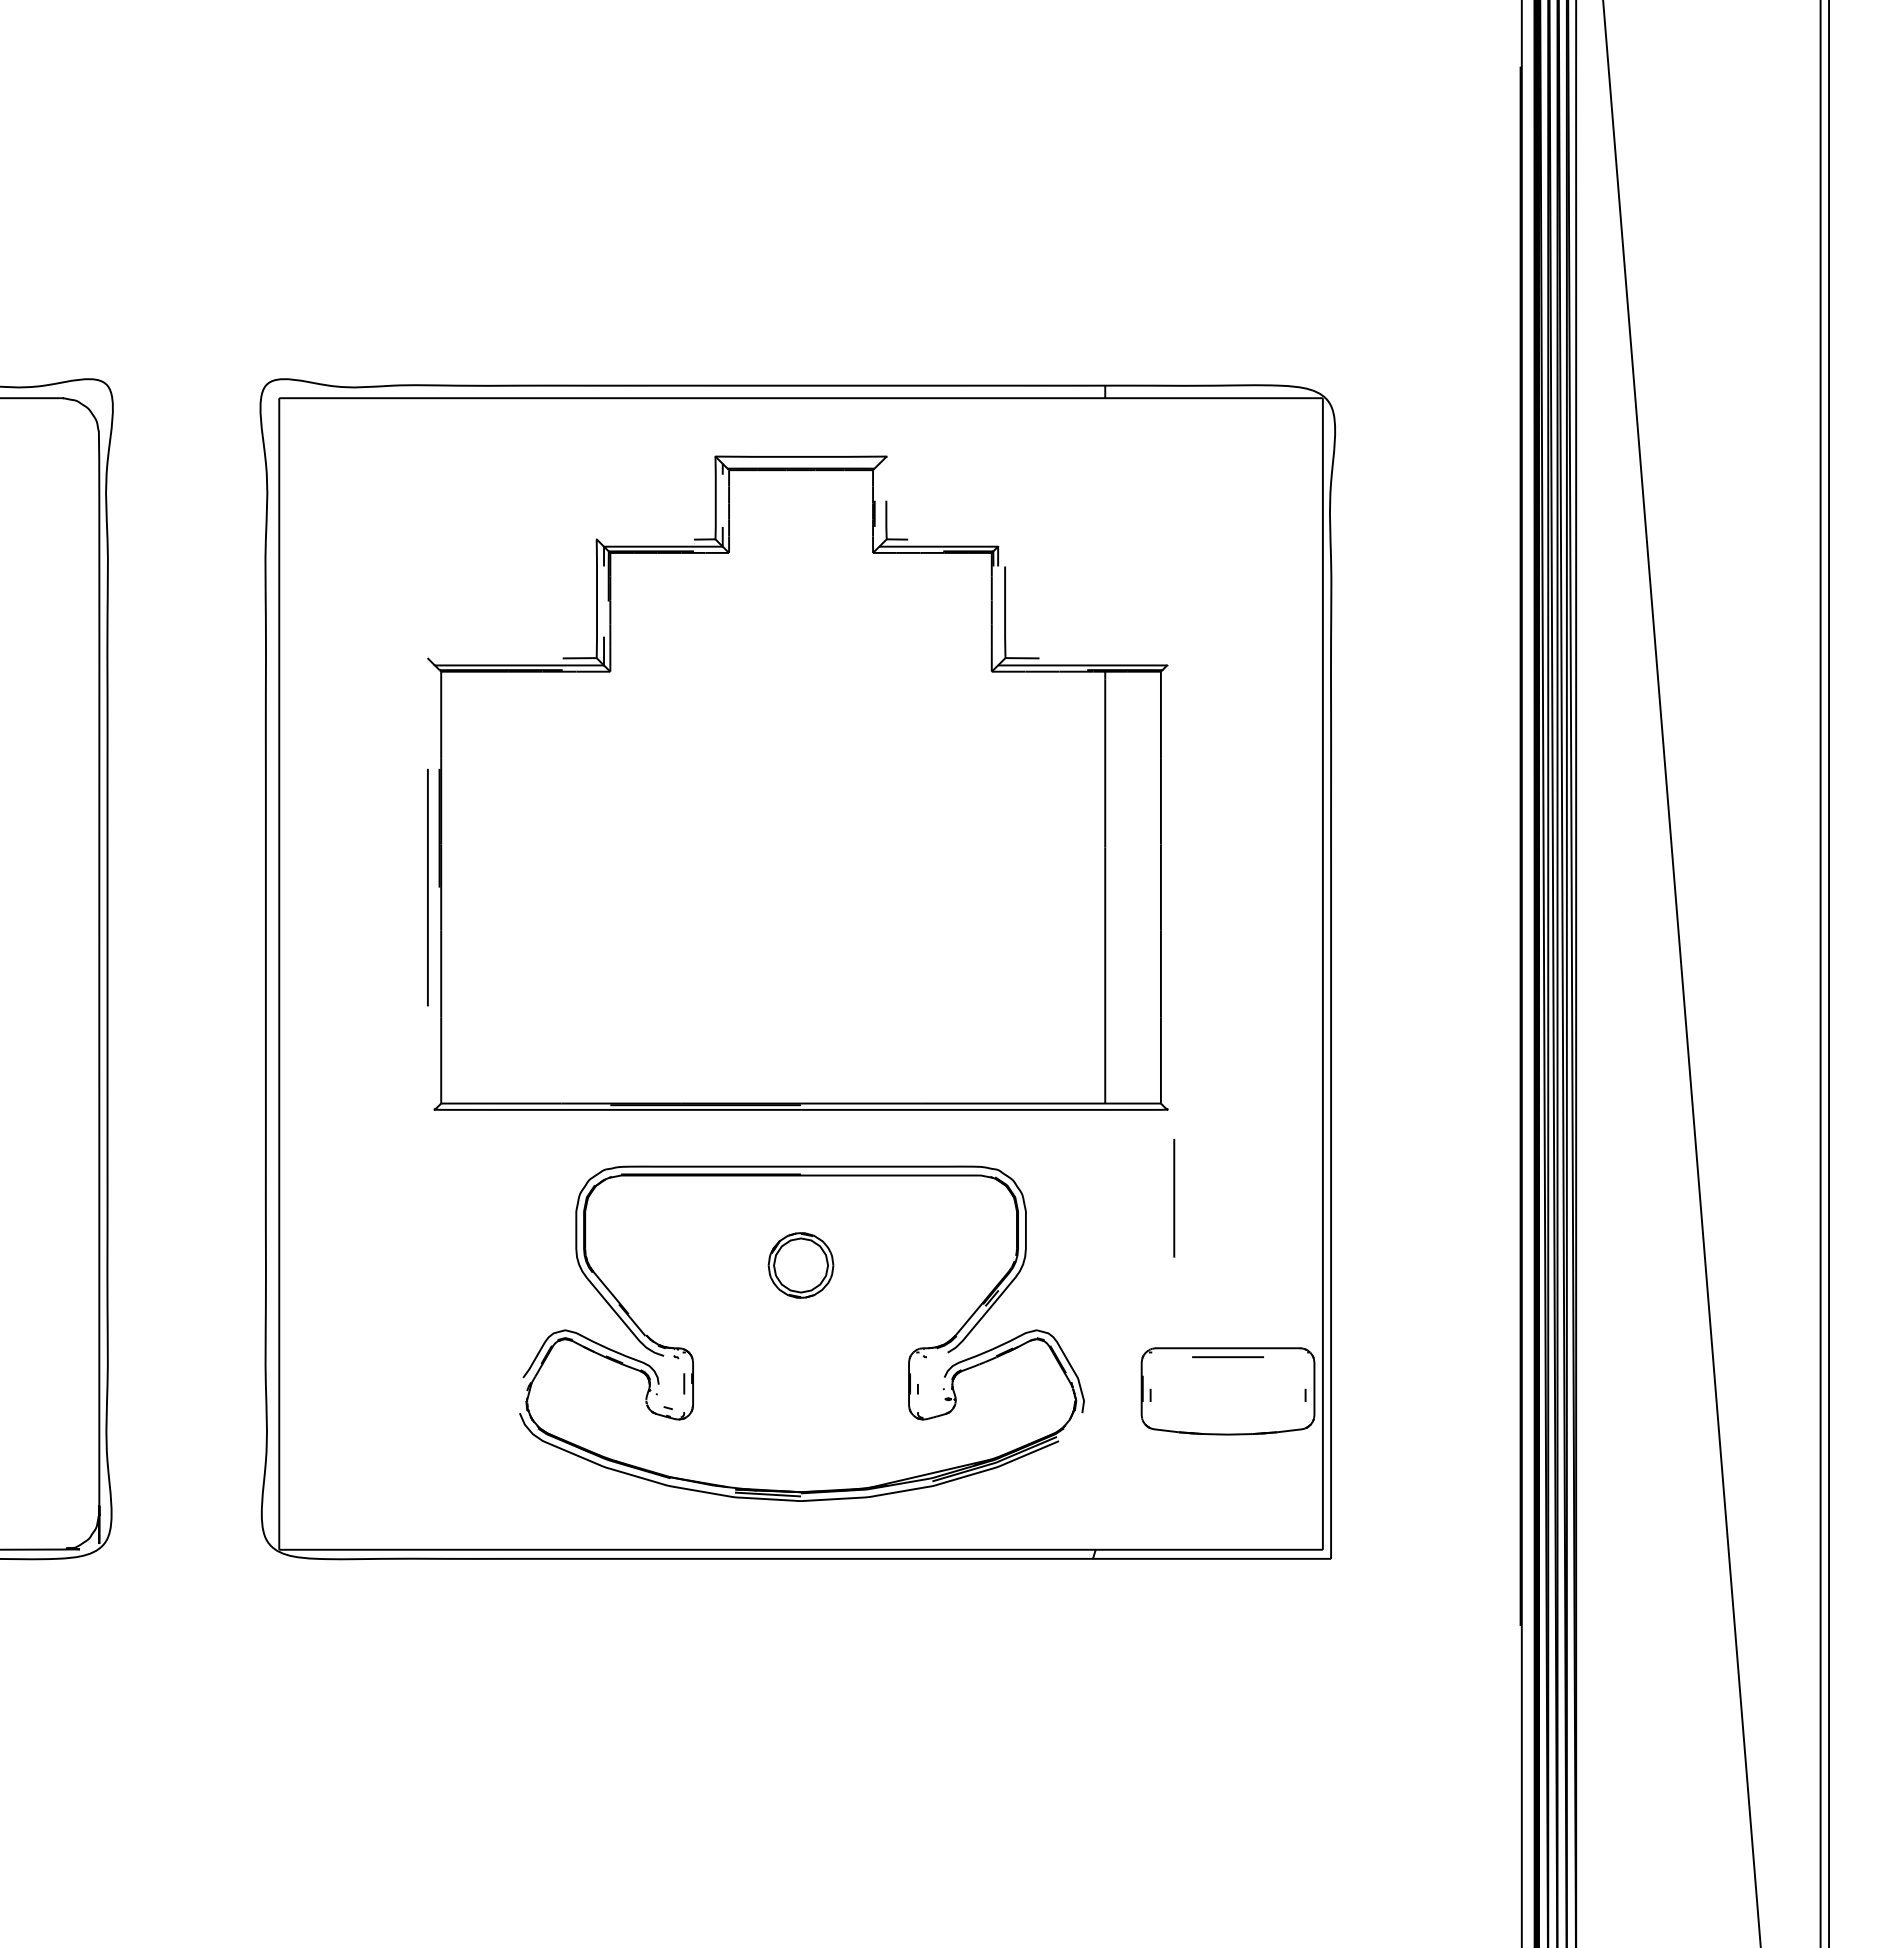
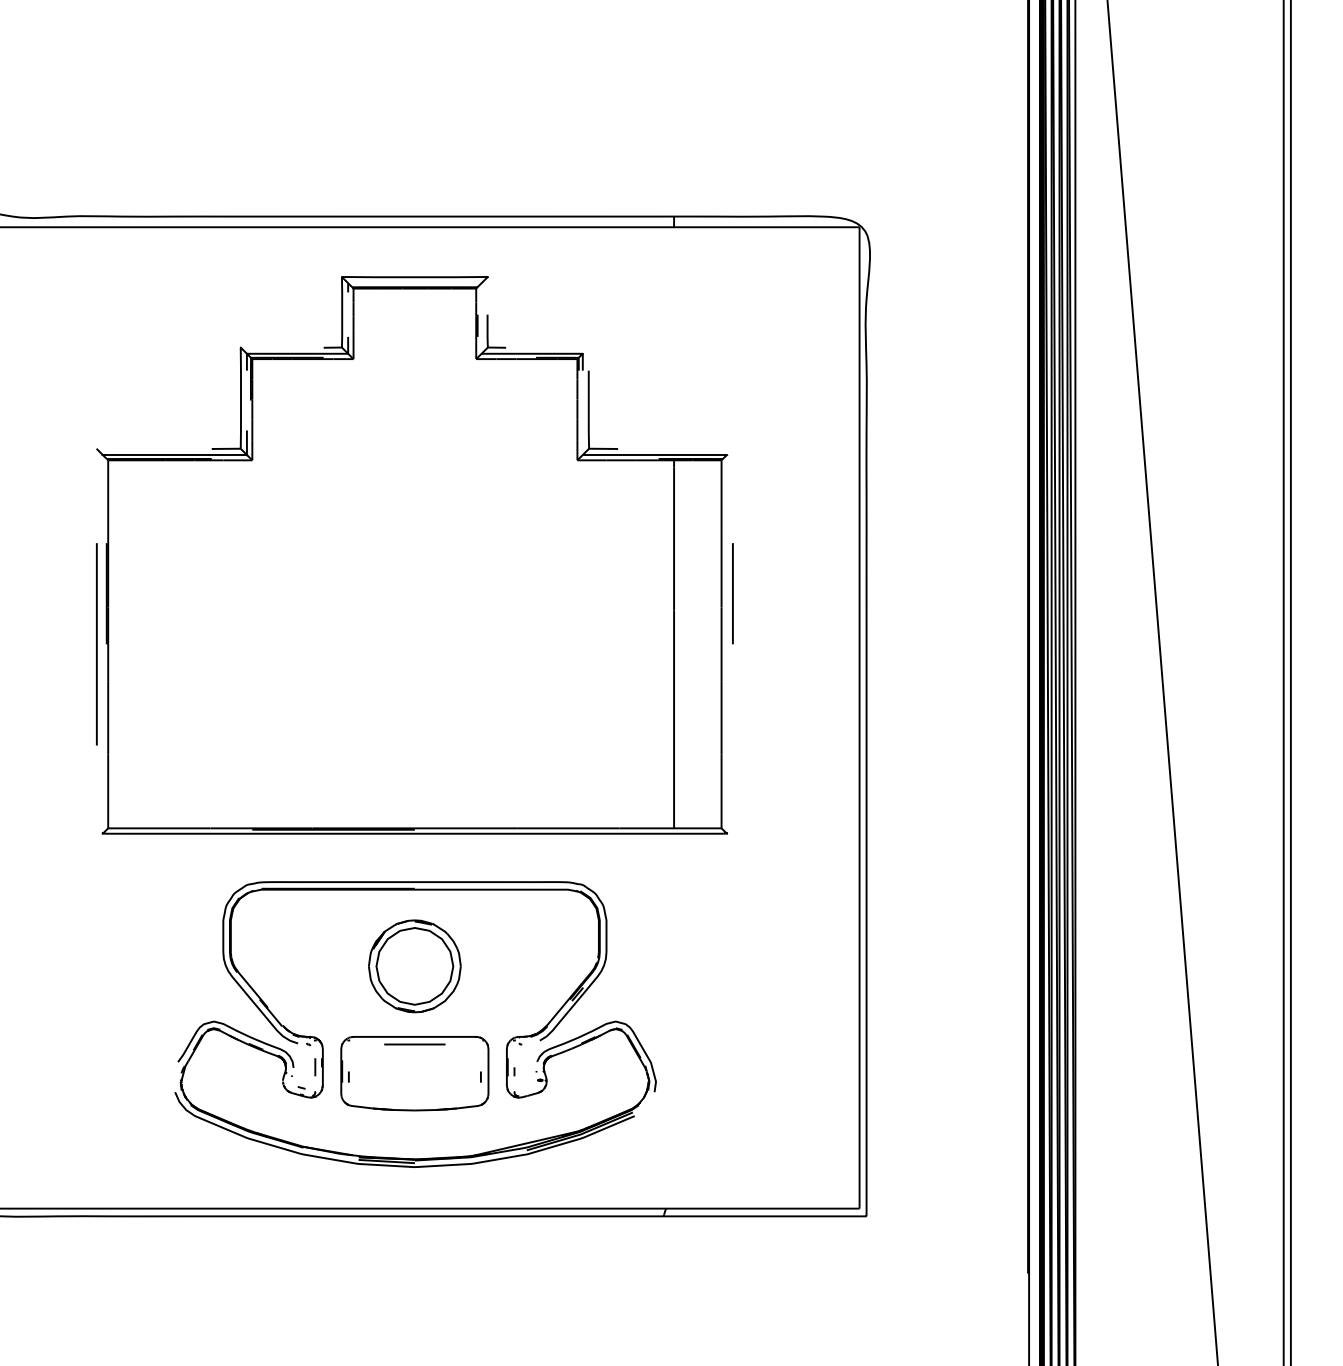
line: (1174, 1197) -> (733, 593), moved
part: (800, 1265) -> (414, 966), size x1.67
part: (1227, 1391) -> (414, 1073), moved

